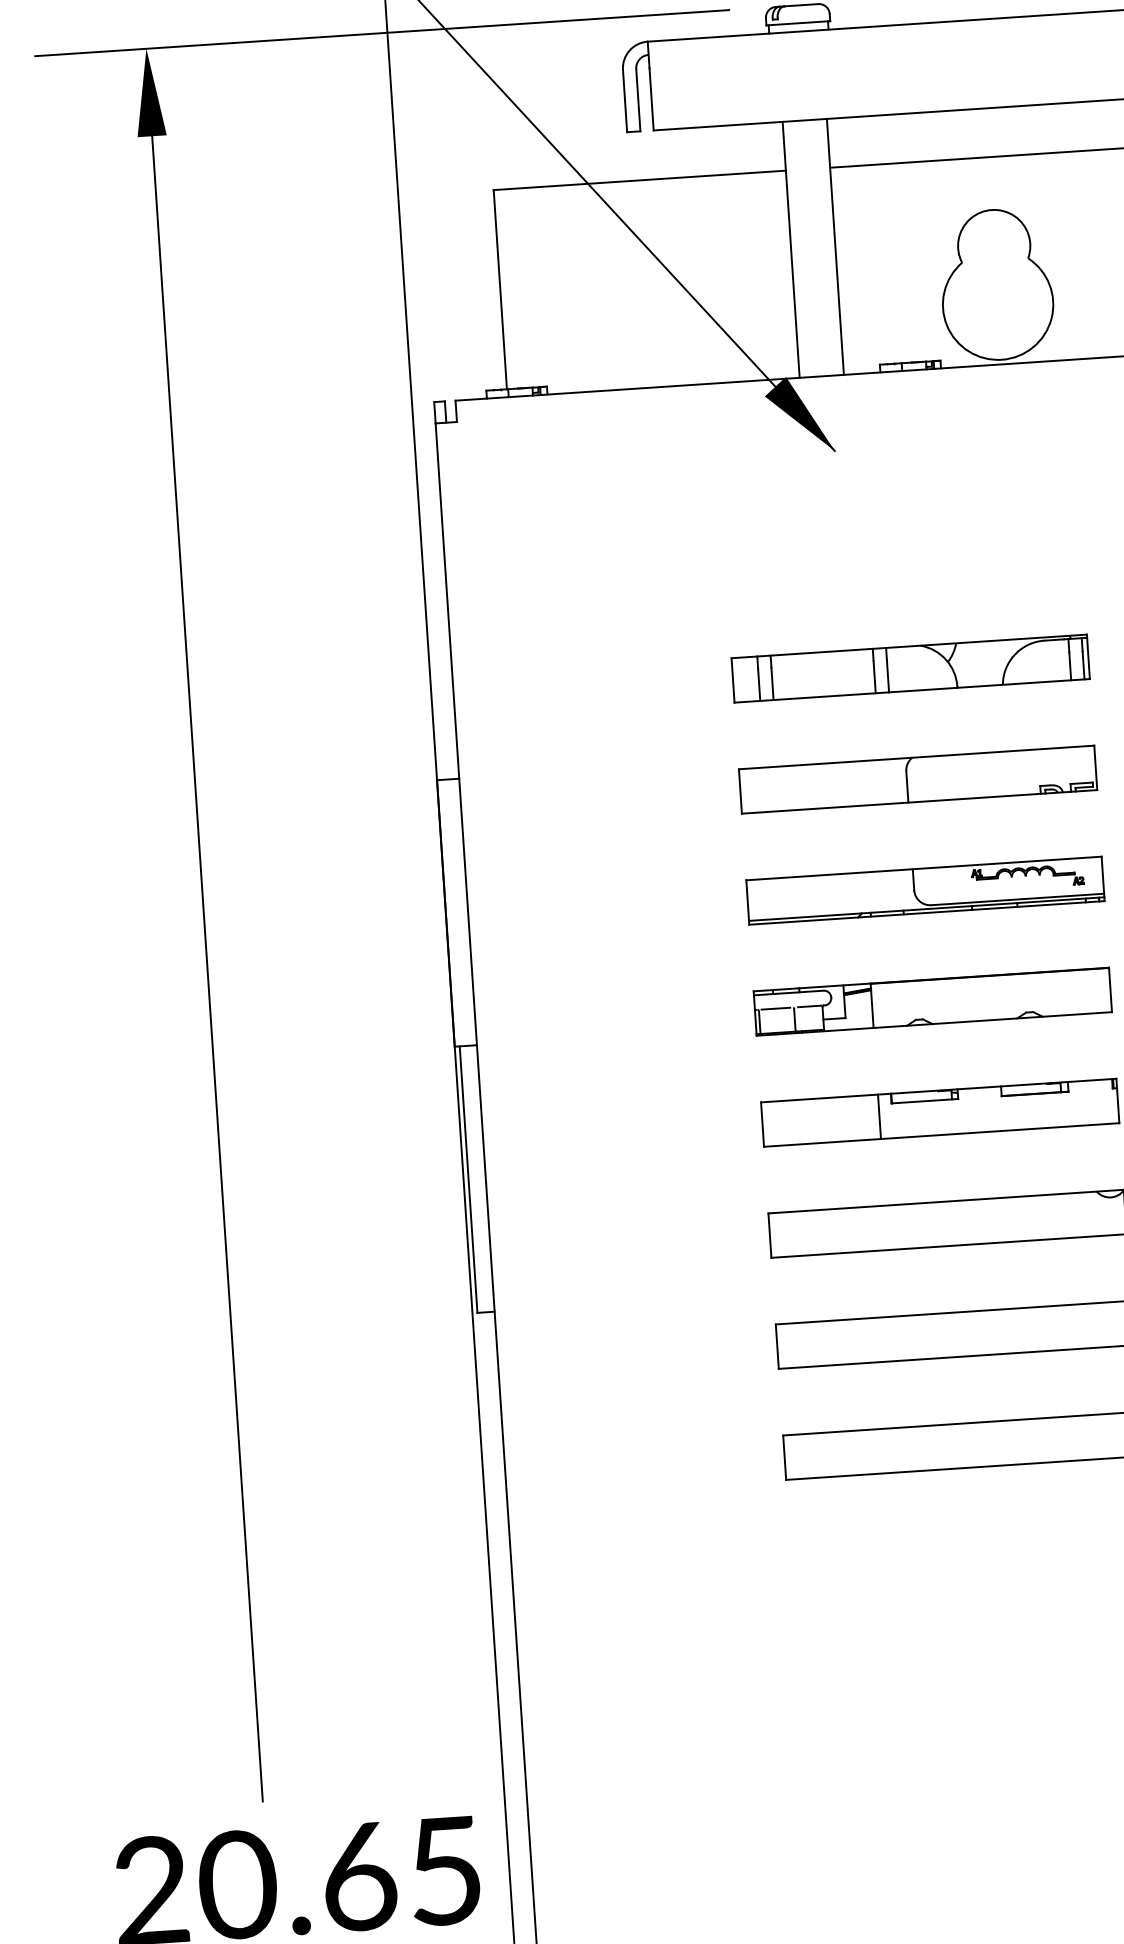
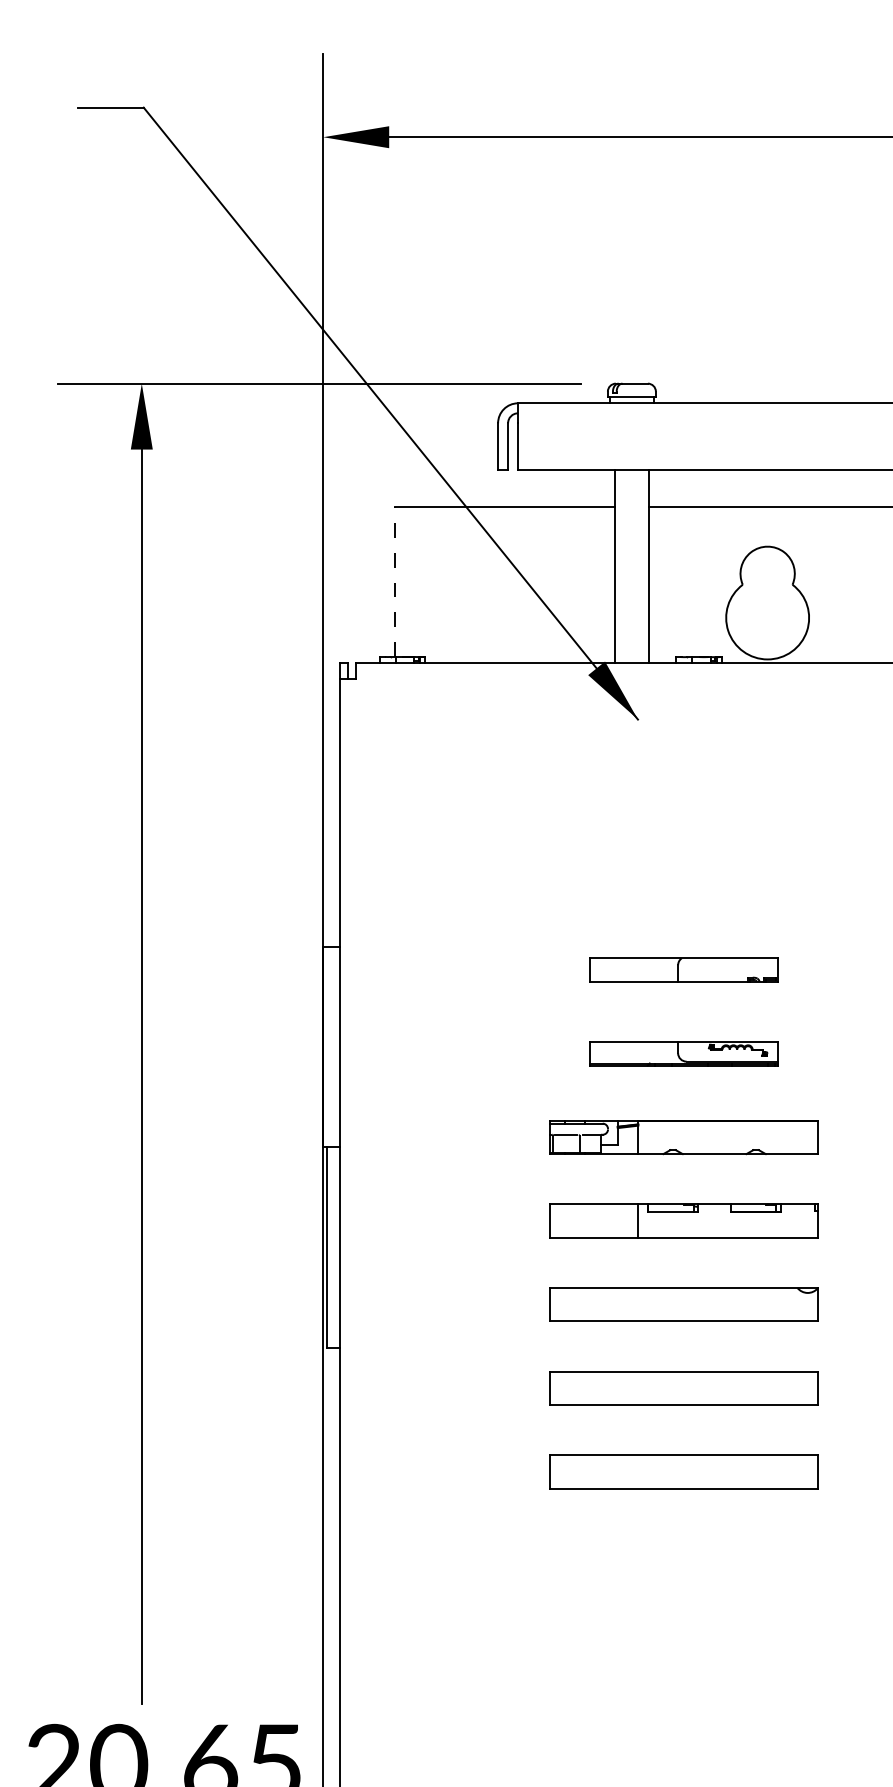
line: (500, 289) -> (395, 581), solid -> dashed
part: (910, 668) -> (683, 886), removed
part: (917, 778) -> (683, 969), size x0.7
part: (924, 890) -> (683, 1053), size x0.7

